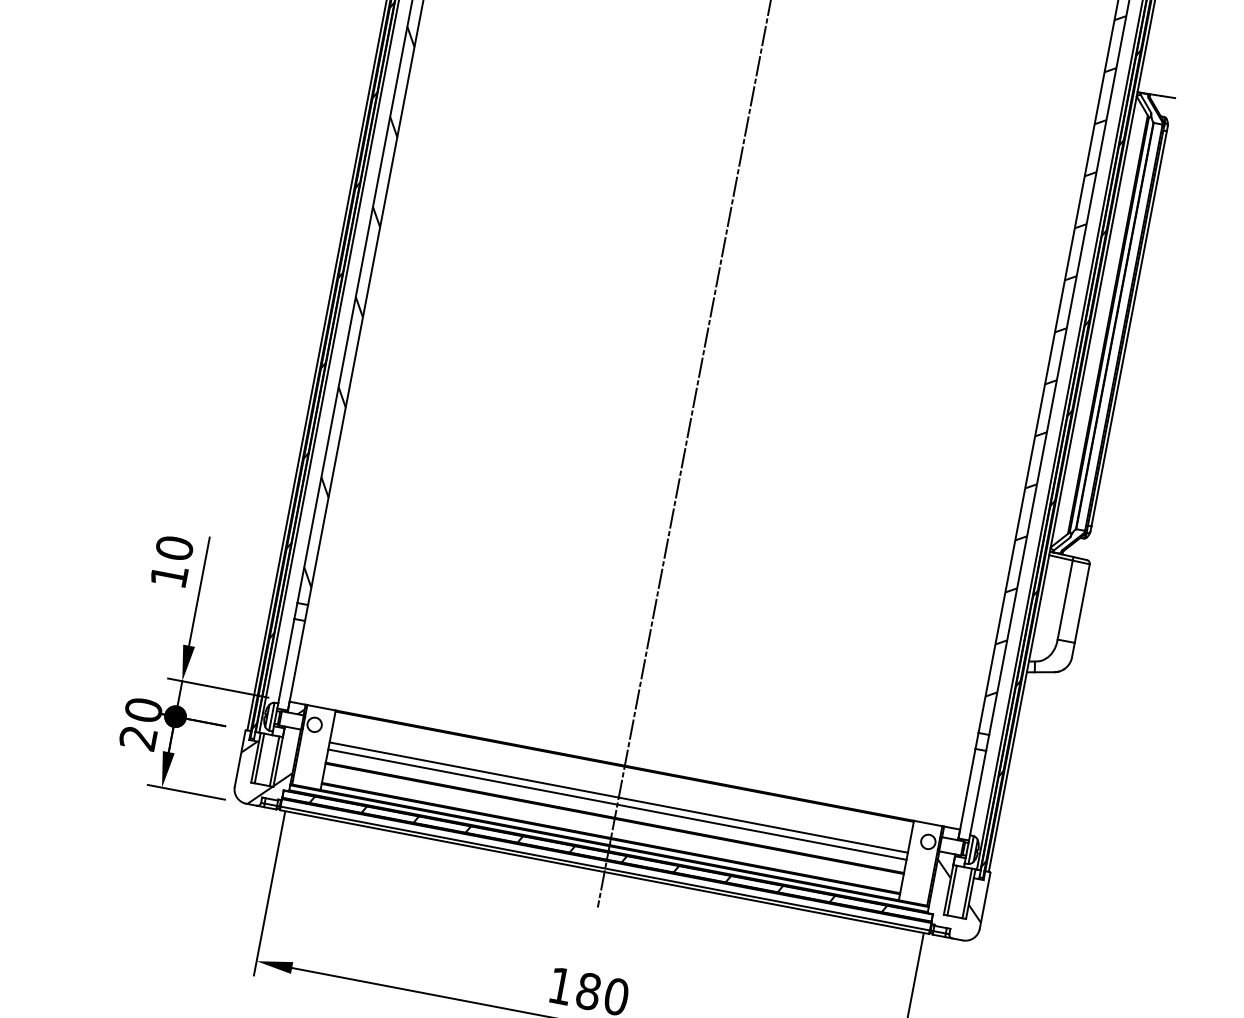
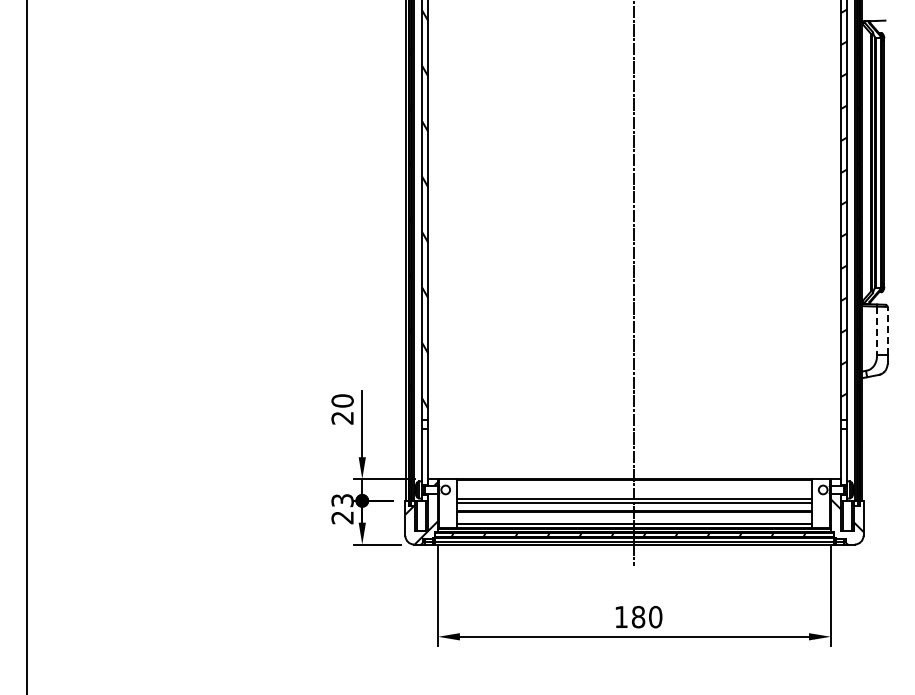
text: (168, 576) -> (342, 418), 10 -> 20
line: (1065, 601) -> (877, 331), solid -> dashed
line: (1082, 602) -> (887, 330), solid -> dashed
text: (143, 709) -> (342, 500), 20 -> 23

